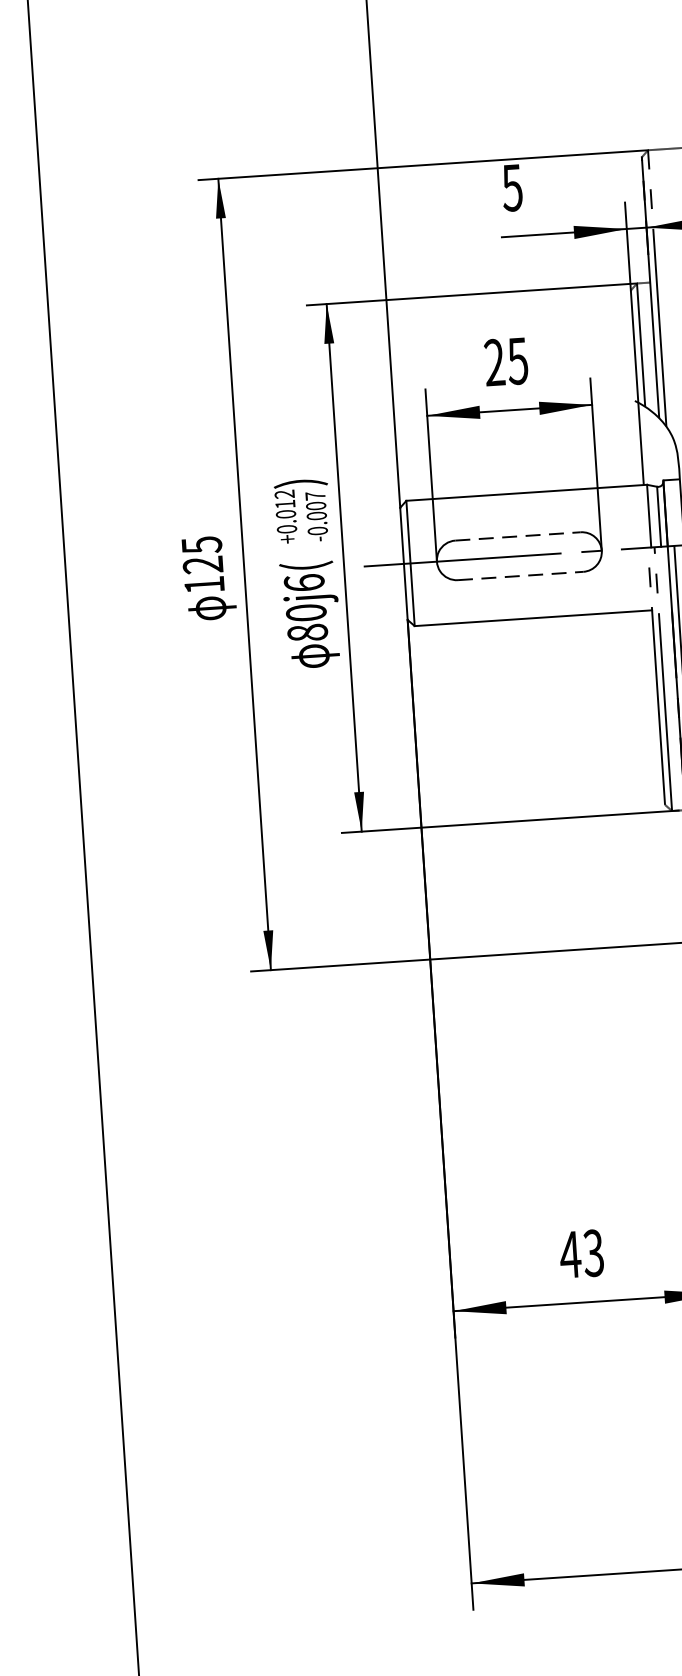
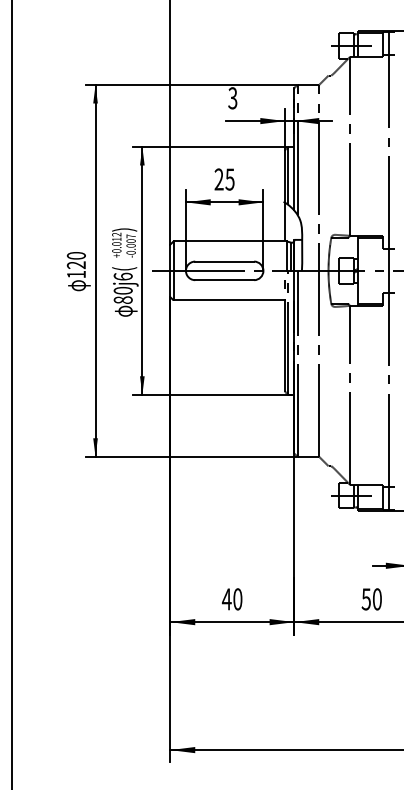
text: (511, 186) -> (232, 97), 5 -> 3
line: (519, 536) -> (225, 261), dashed -> solid
text: (199, 544) -> (75, 255), 125 -> 120
line: (522, 576) -> (225, 280), dashed -> solid
text: (593, 1253) -> (237, 599), 43 -> 40

